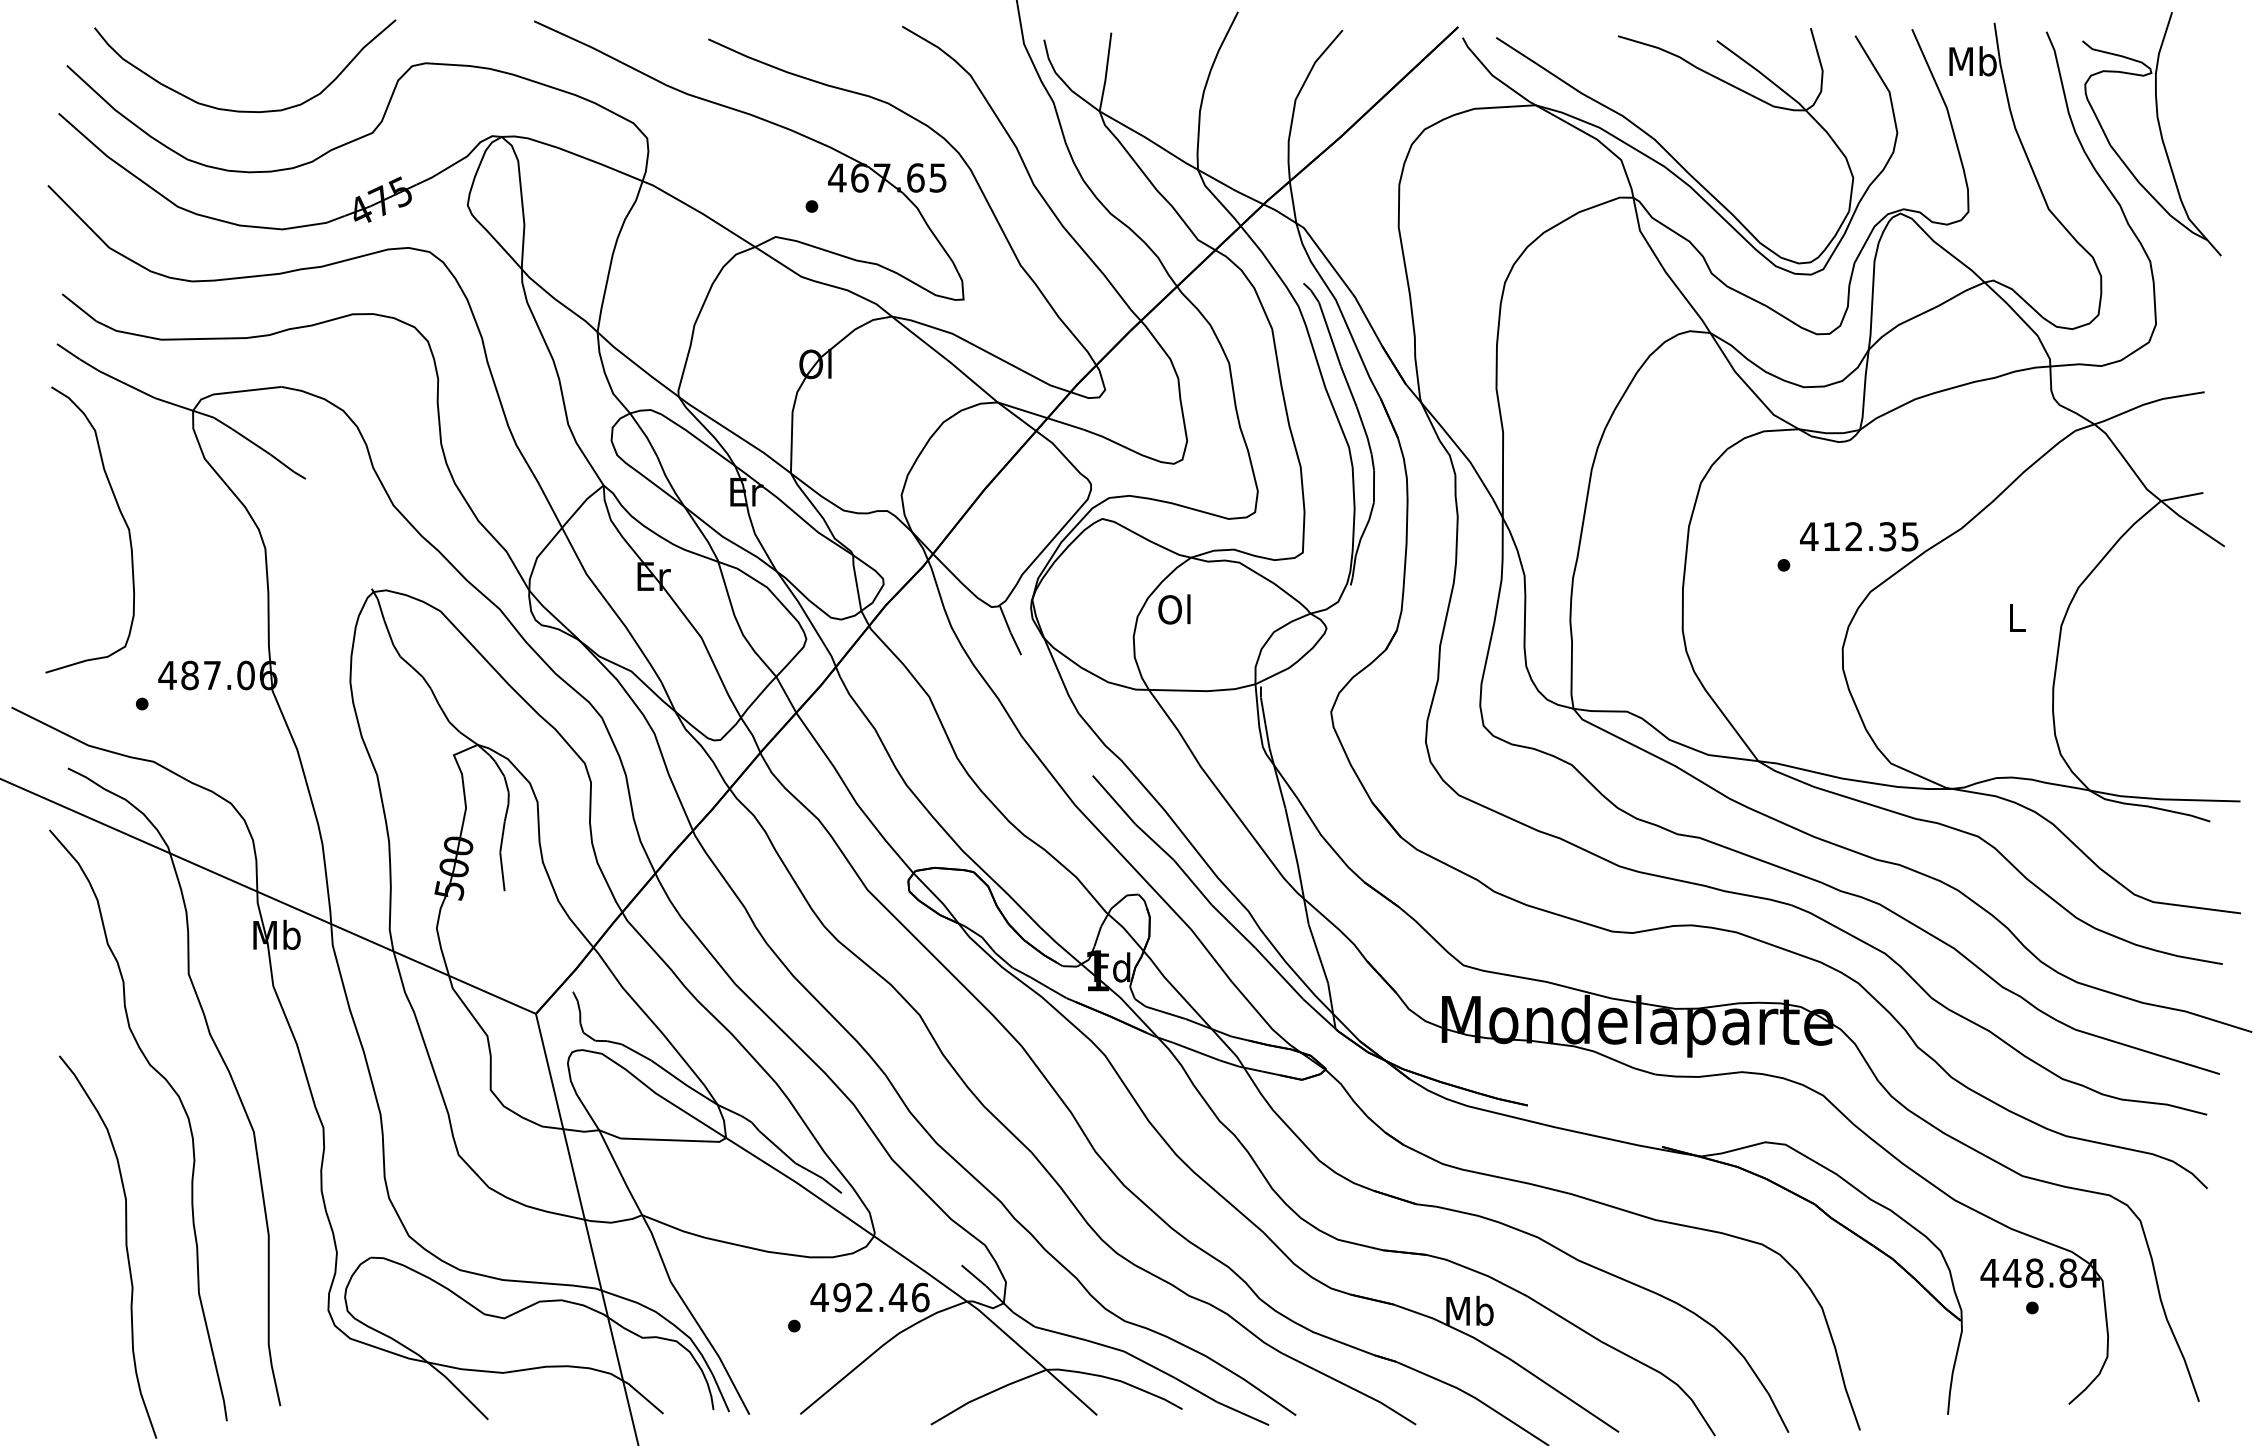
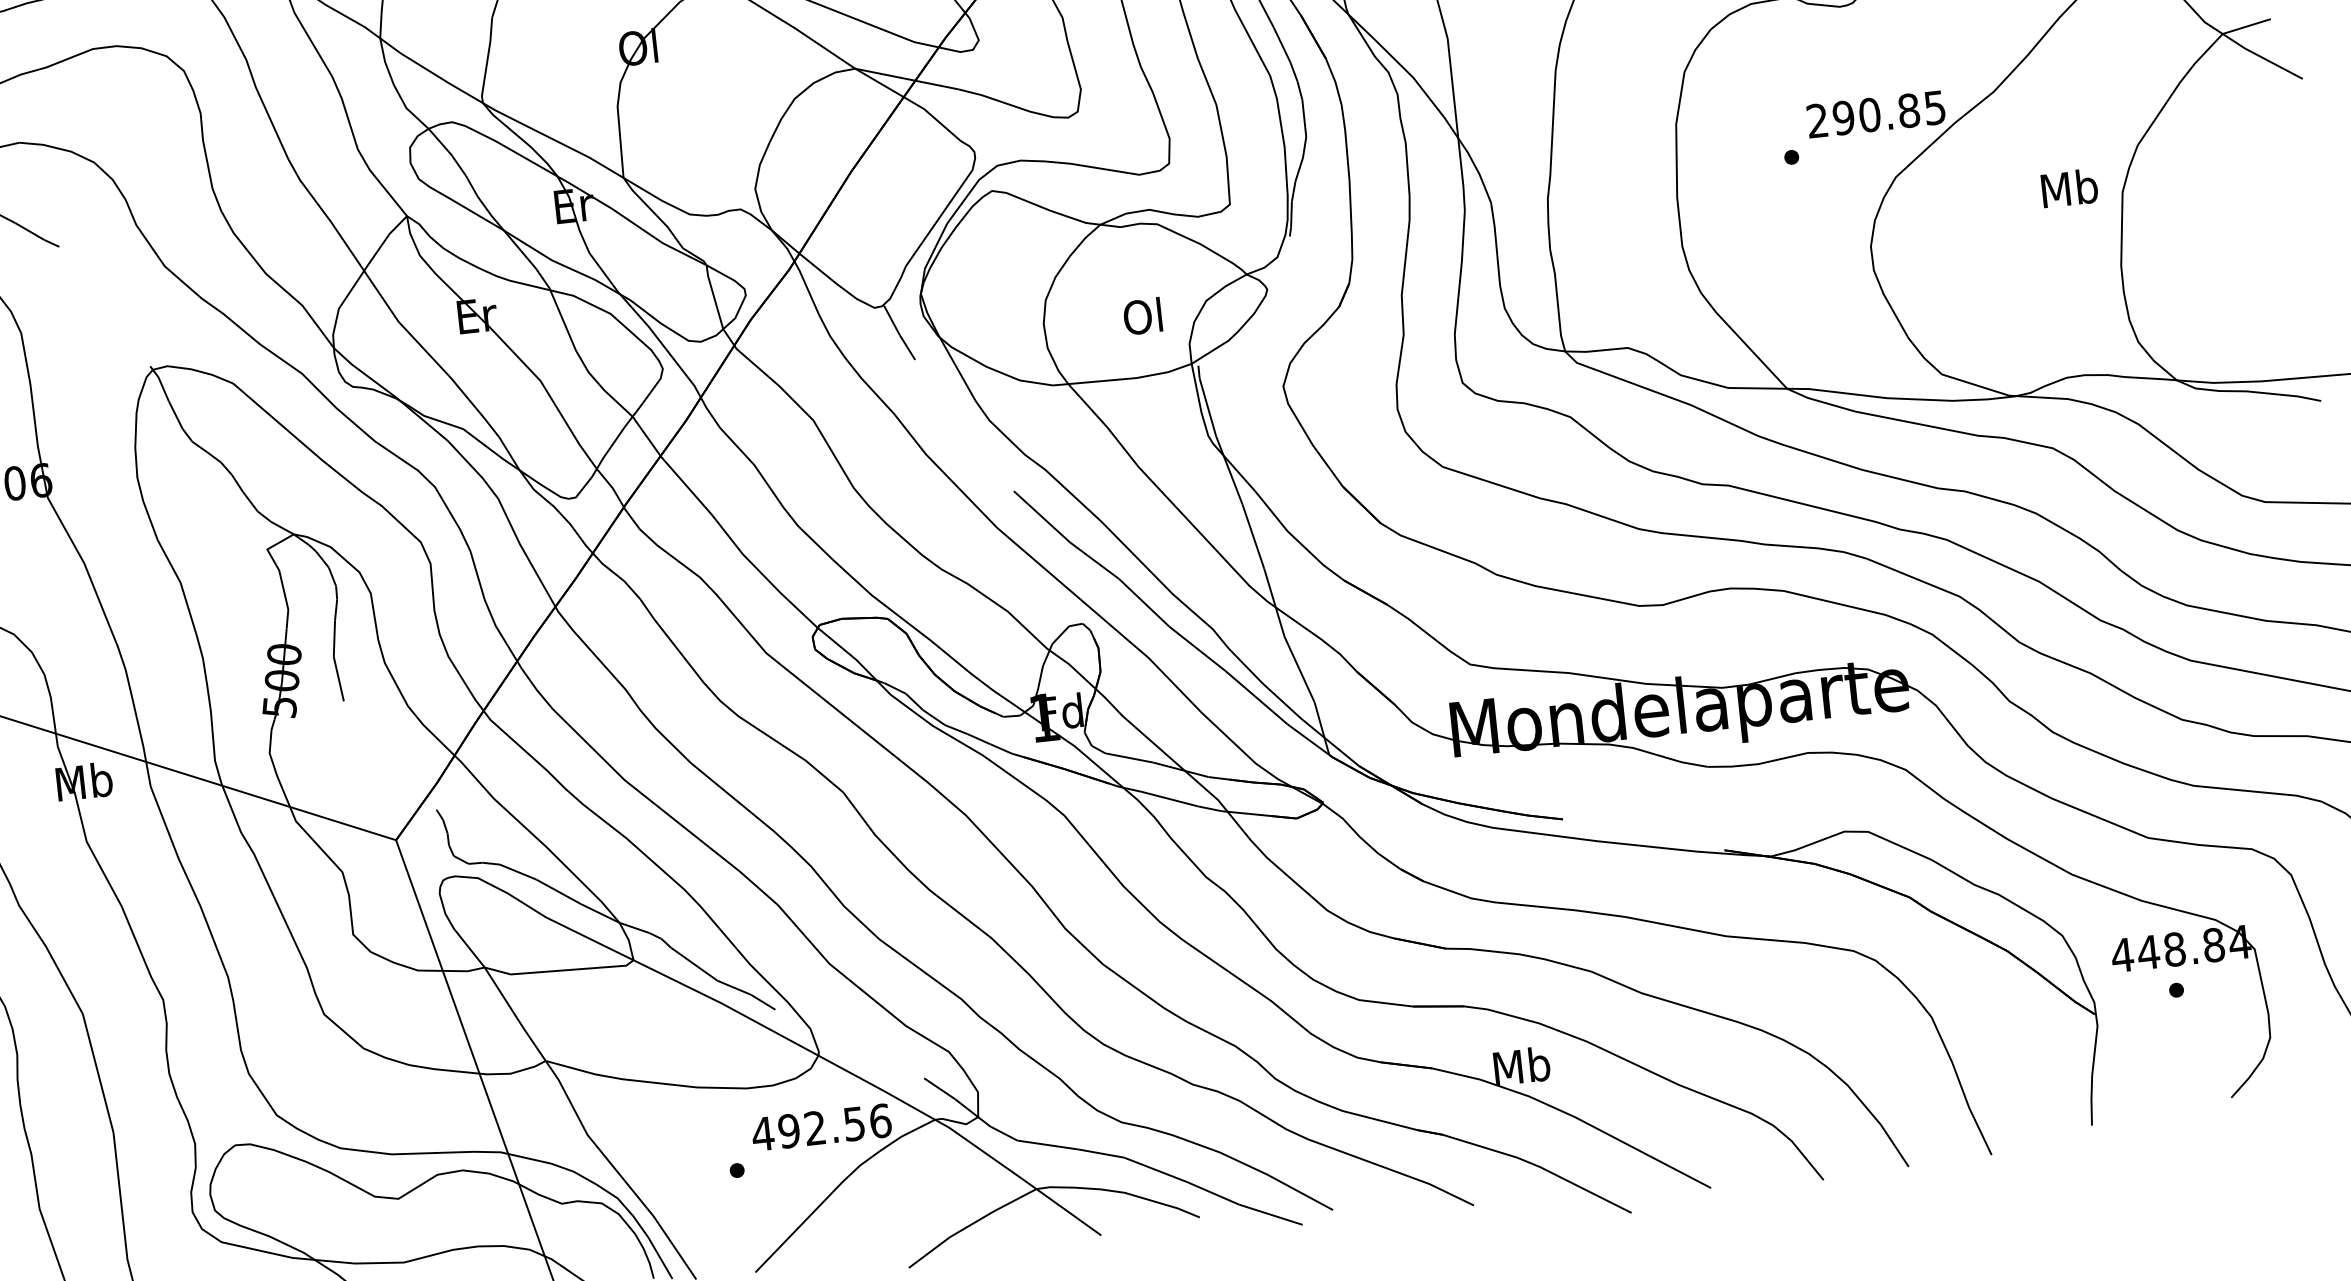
text: (1848, 536) -> (1863, 115), 412.35 -> 290.85
text: (1174, 609) -> (1142, 316), moved
text: (2016, 617) -> (2069, 188), L -> Mb
text: (897, 1297) -> (853, 1123), 492.46 -> 492.56

